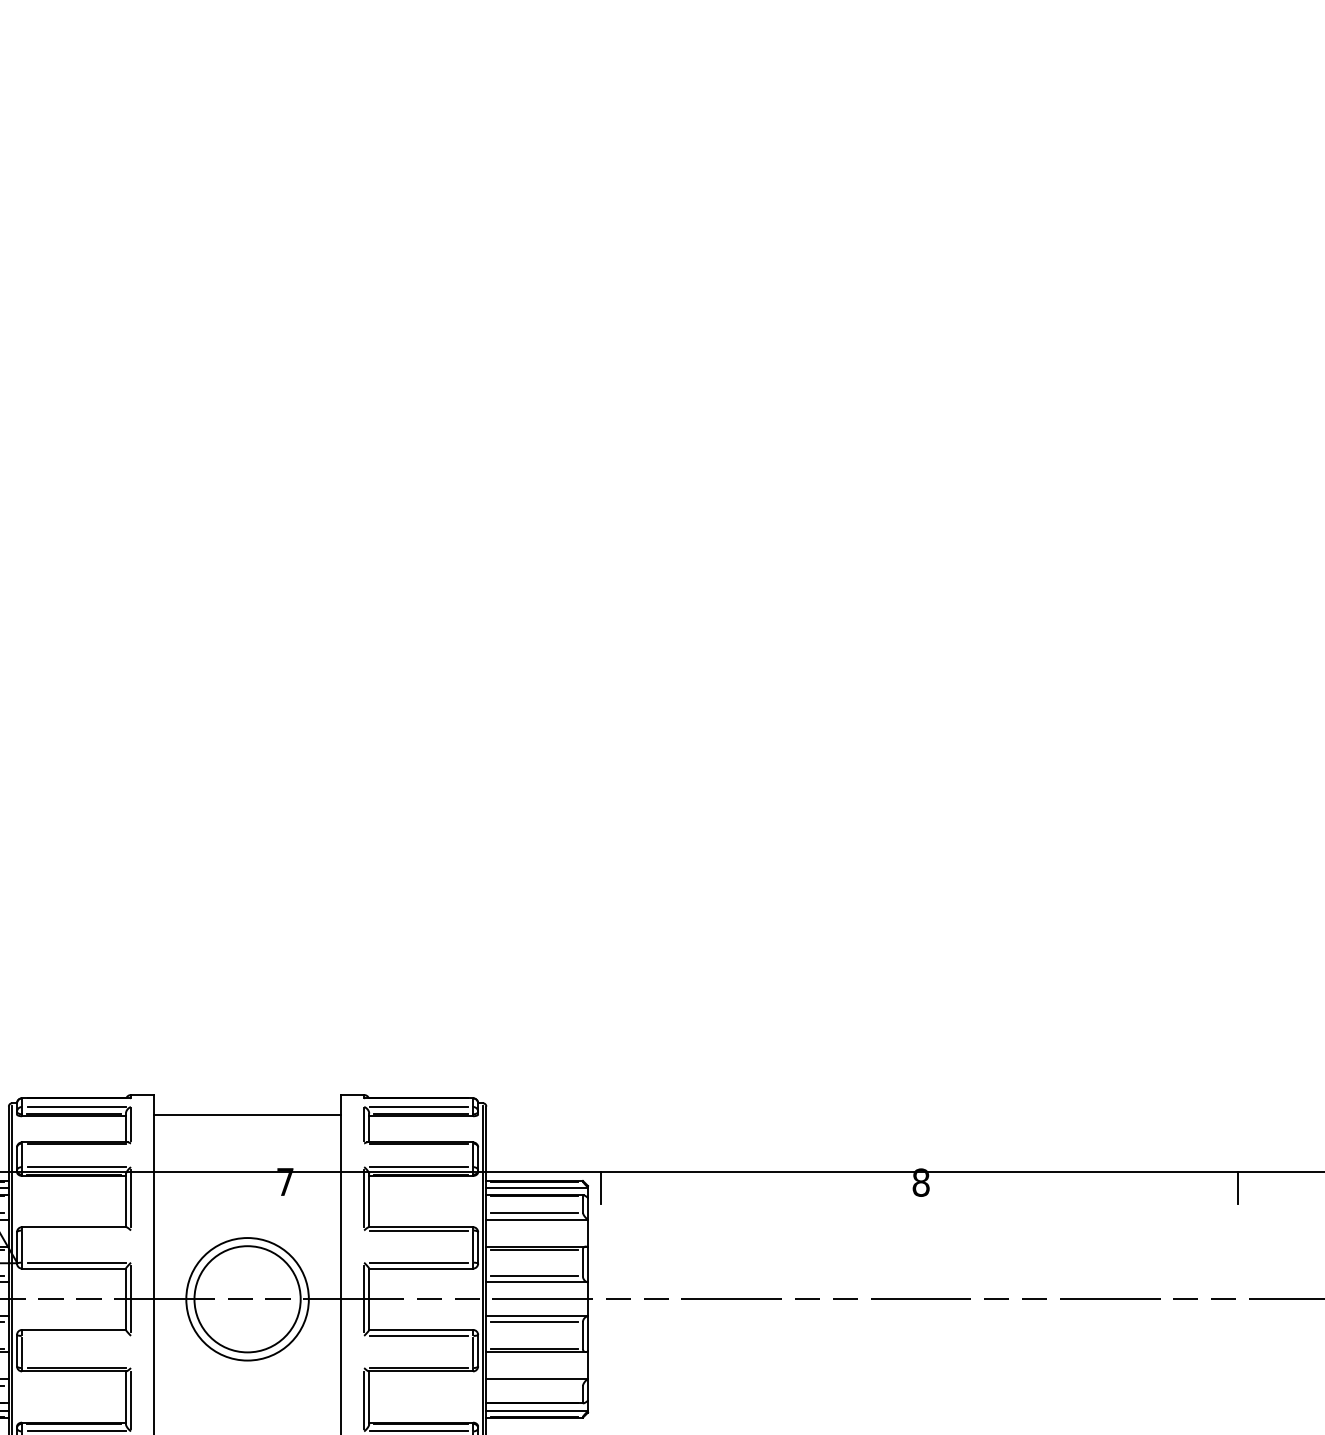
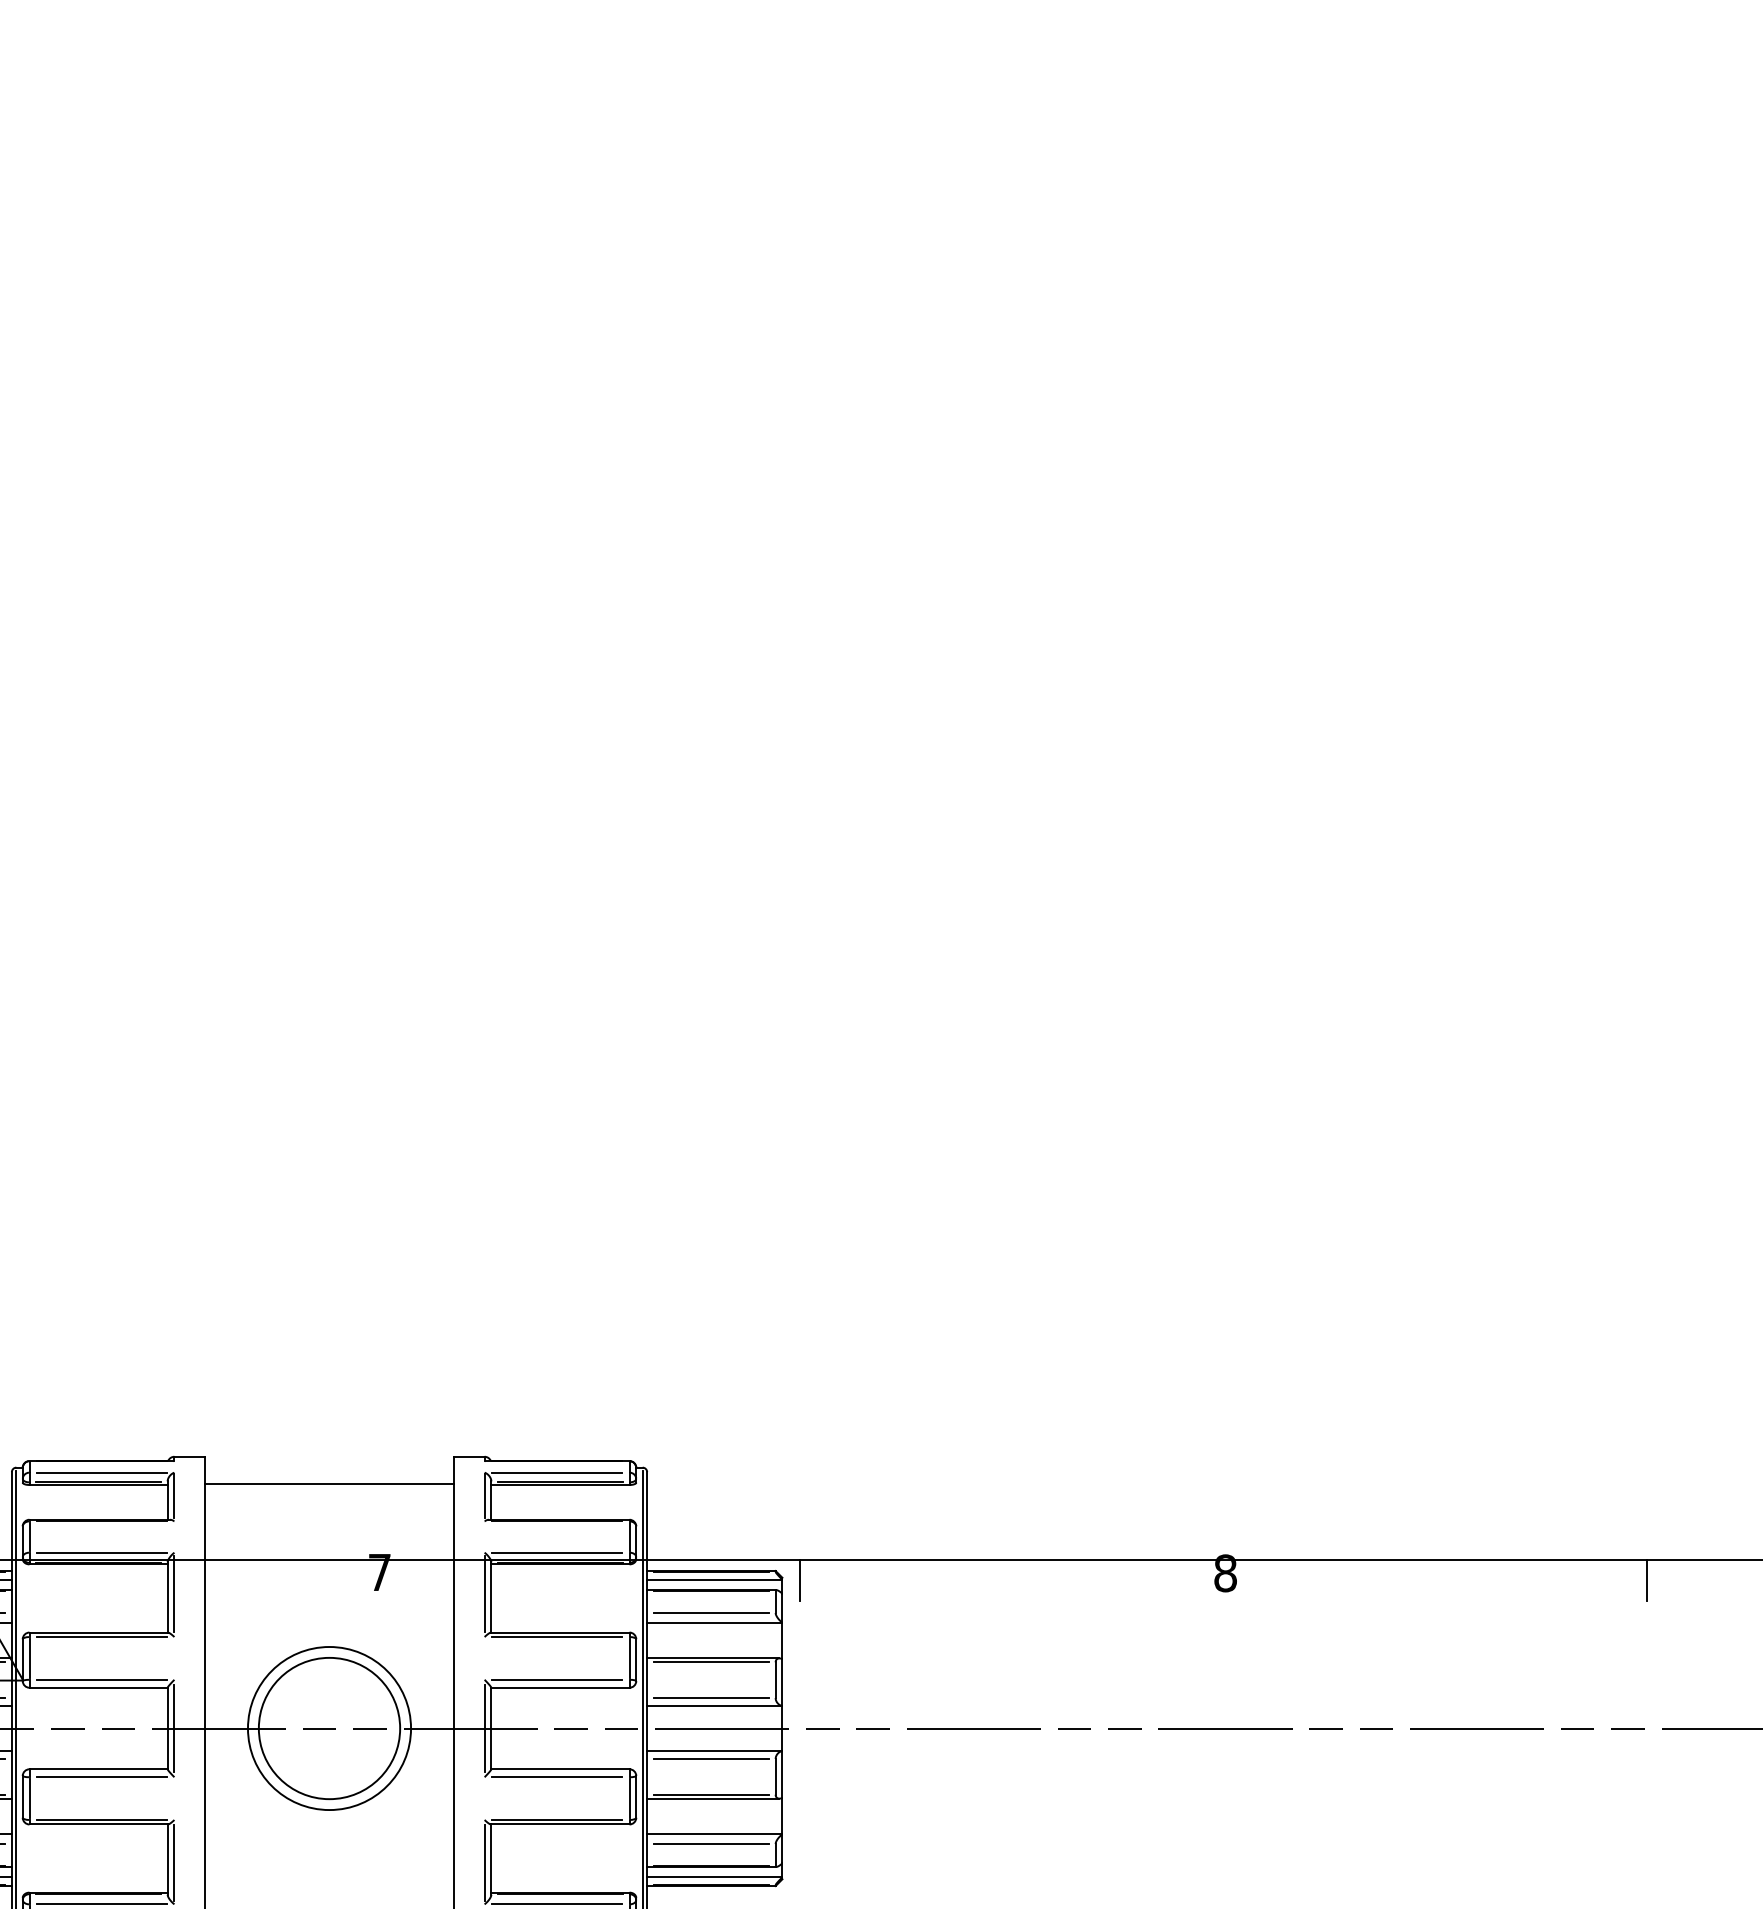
line: (76, 1230) -> (101, 1636), added
line: (76, 1335) -> (101, 1776), added
line: (534, 1386) -> (711, 1844), added

